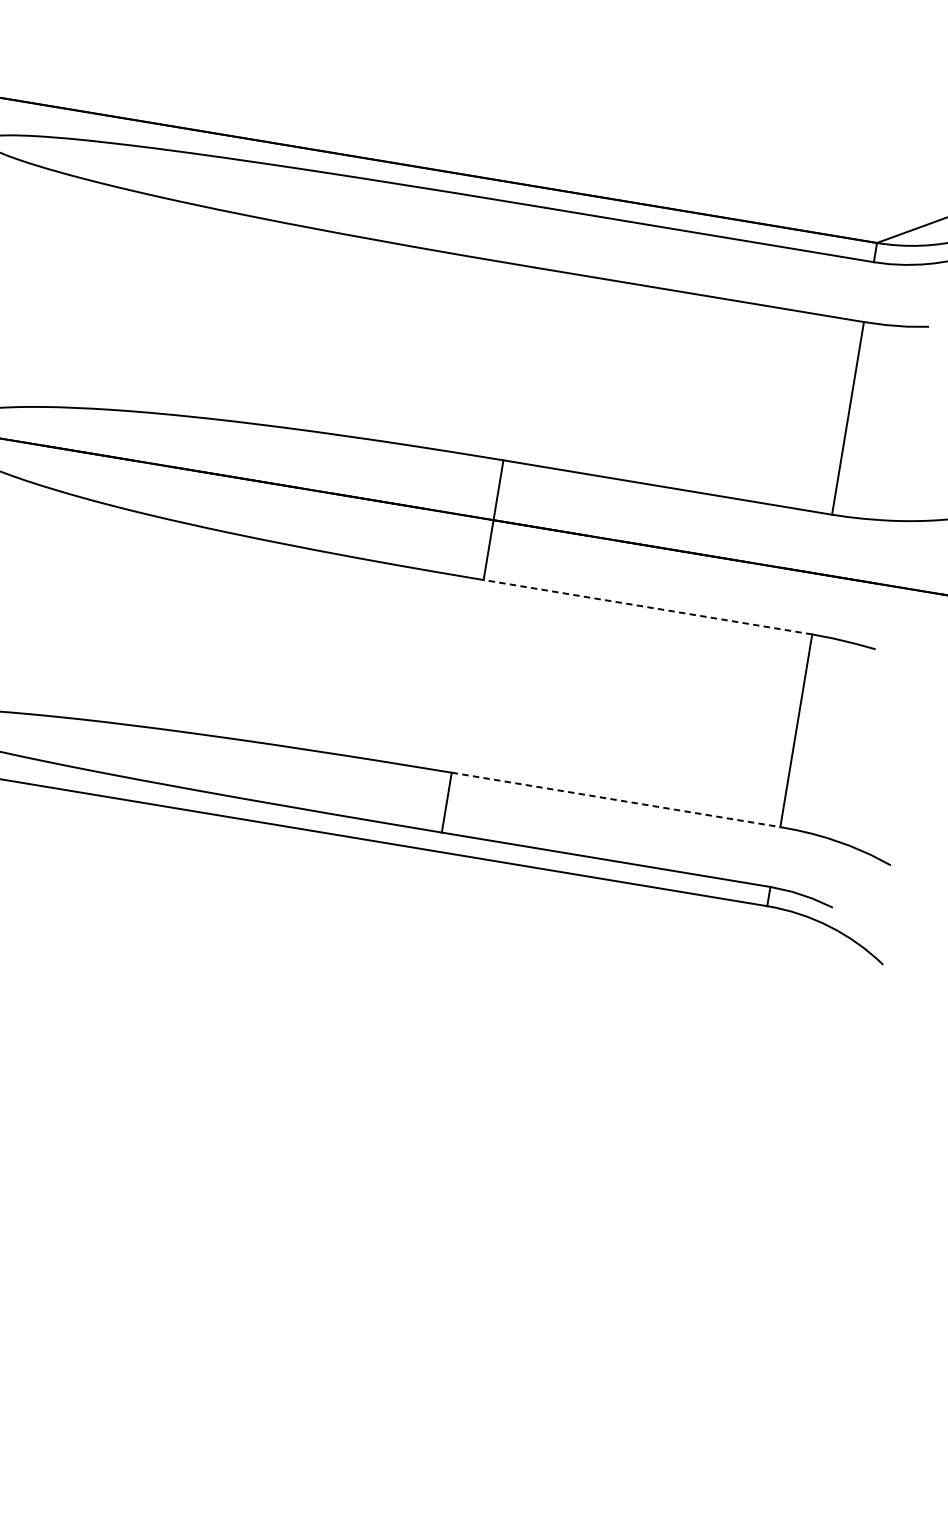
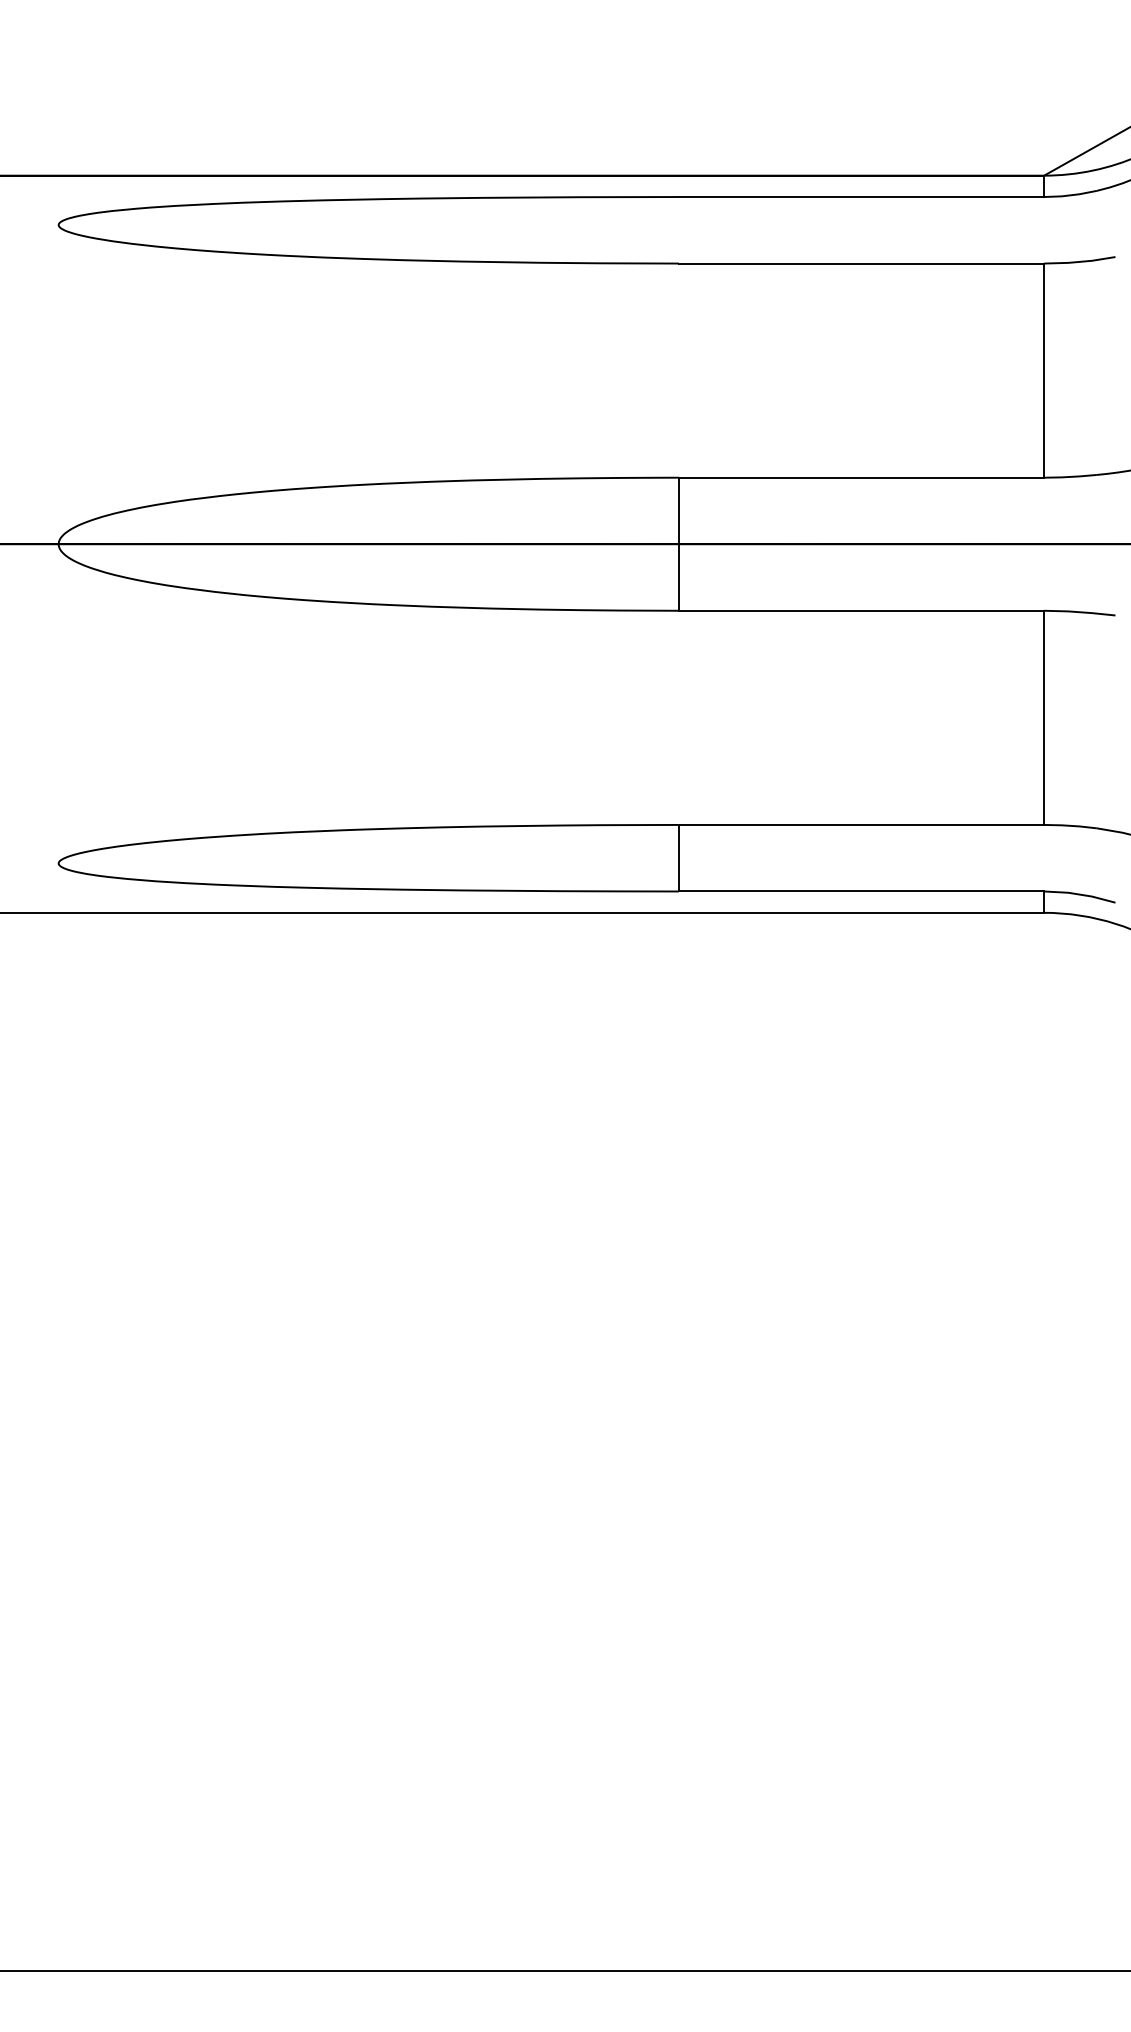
line: (647, 606) -> (861, 610), dashed -> solid
line: (616, 799) -> (861, 824), dashed -> solid

